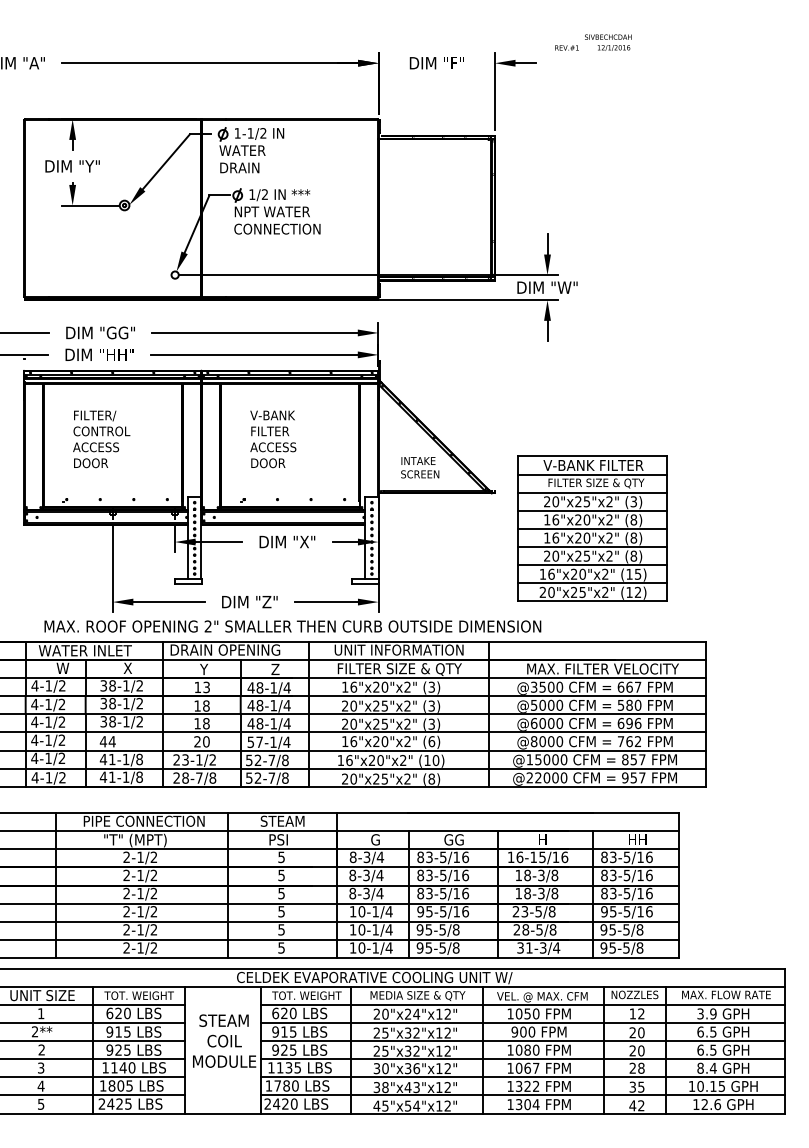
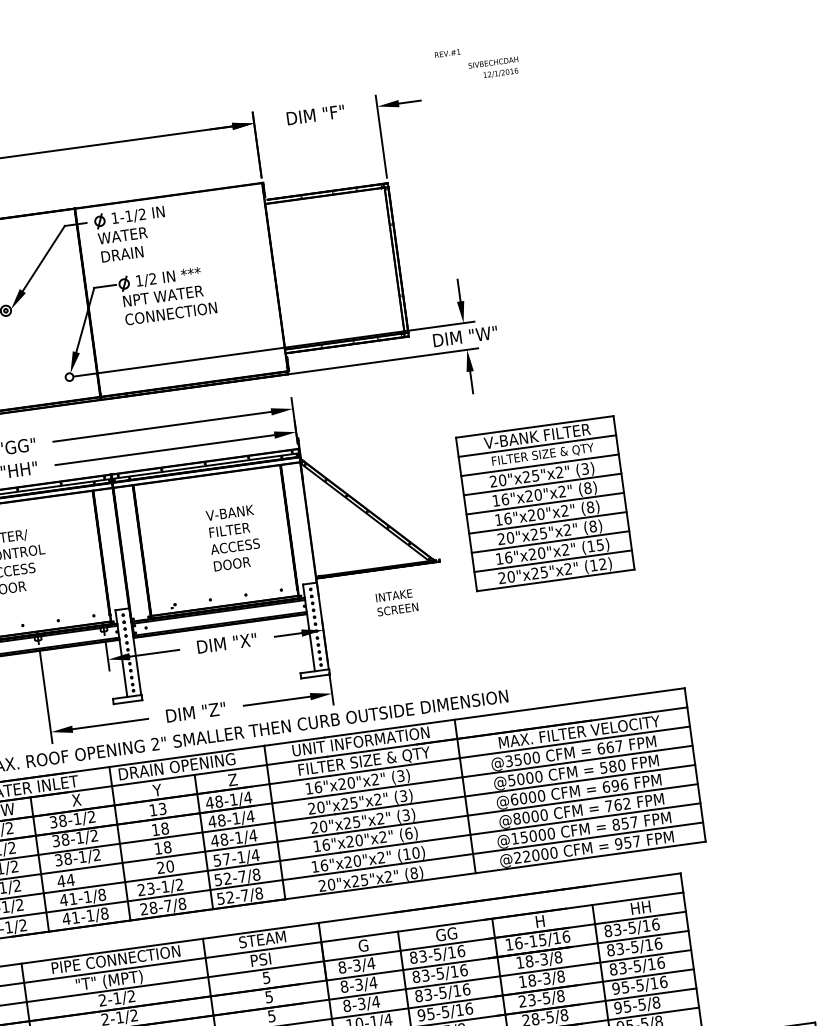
text: (566, 47) -> (447, 53), moved
text: (273, 439) -> (234, 538), moved
text: (420, 467) -> (397, 602), moved
part: (592, 528) -> (545, 503), moved

